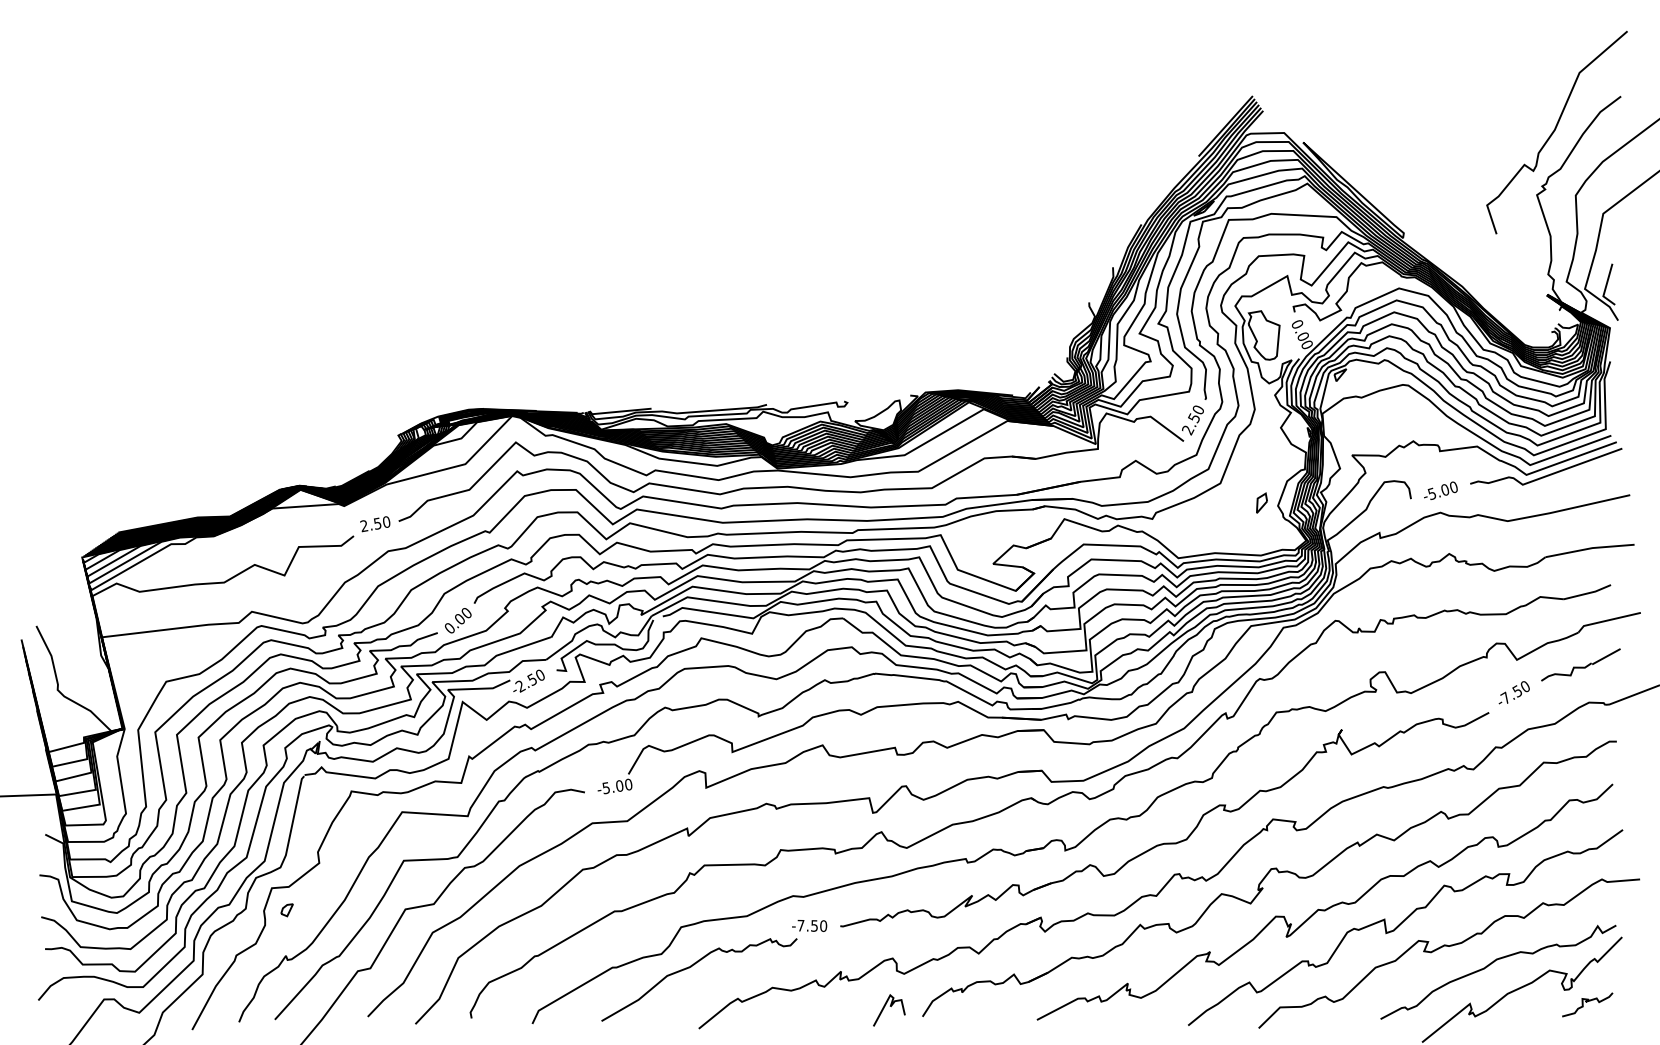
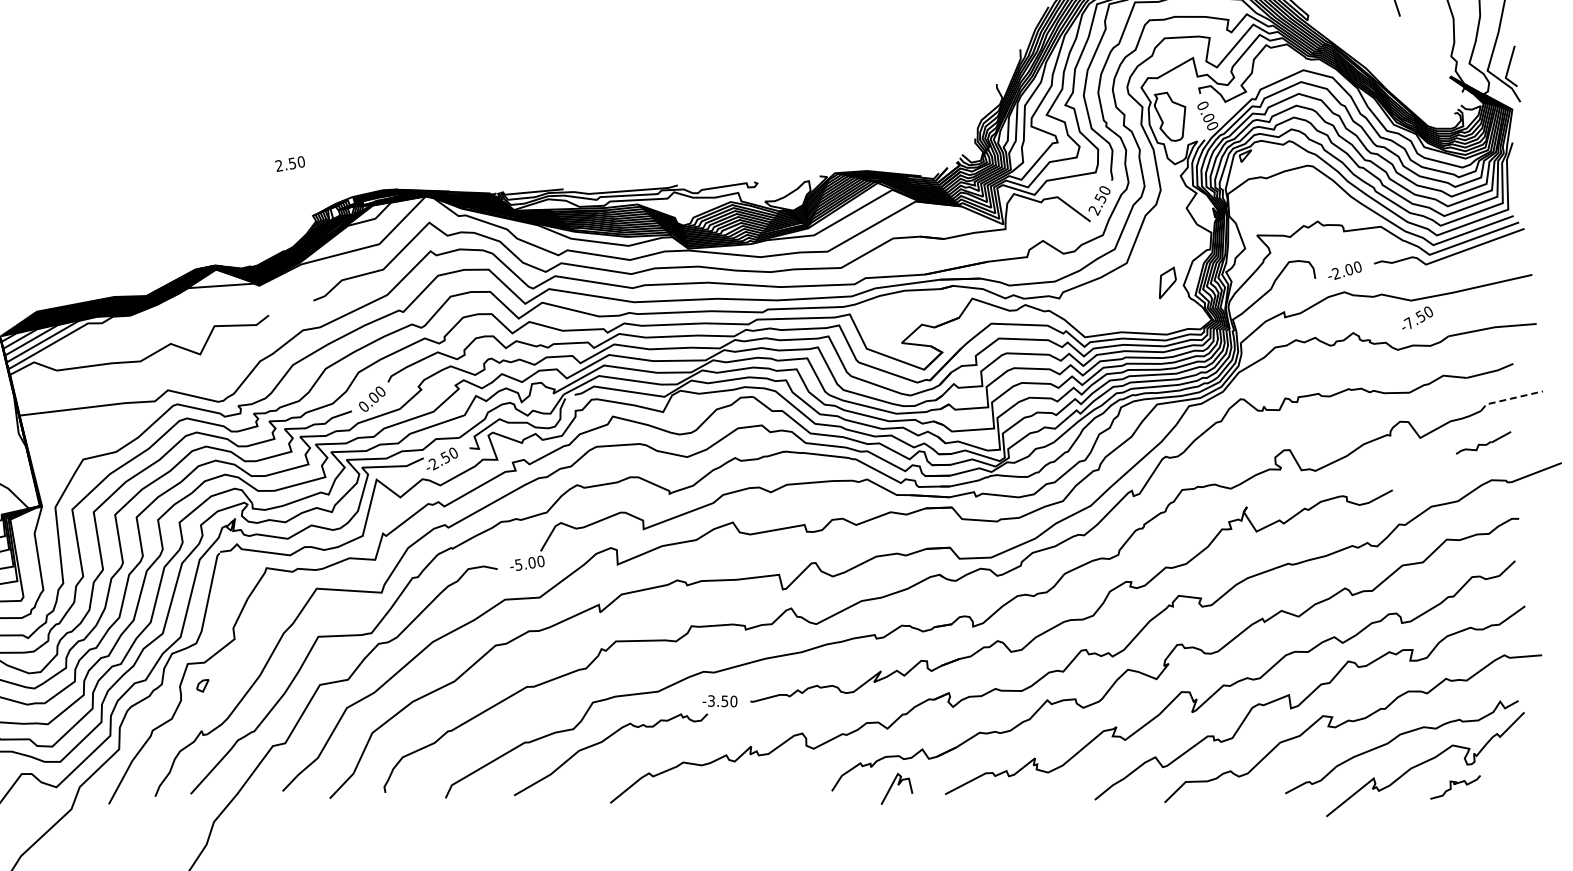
text: (1431, 493) -> (1335, 273), -5.00 -> -2.00
part: (1261, 502) -> (1167, 282), size x1.6
text: (375, 524) -> (290, 164), moved
line: (1608, 620) -> (1510, 398), solid -> dashed
part: (1580, 664) -> (1483, 442), size x0.7
text: (1513, 692) -> (1416, 317), moved
text: (800, 925) -> (711, 700), -7.50 -> -3.50
curve: (1587, 1002) -> (1455, 785), moved
curve: (889, 1006) -> (897, 785), moved

